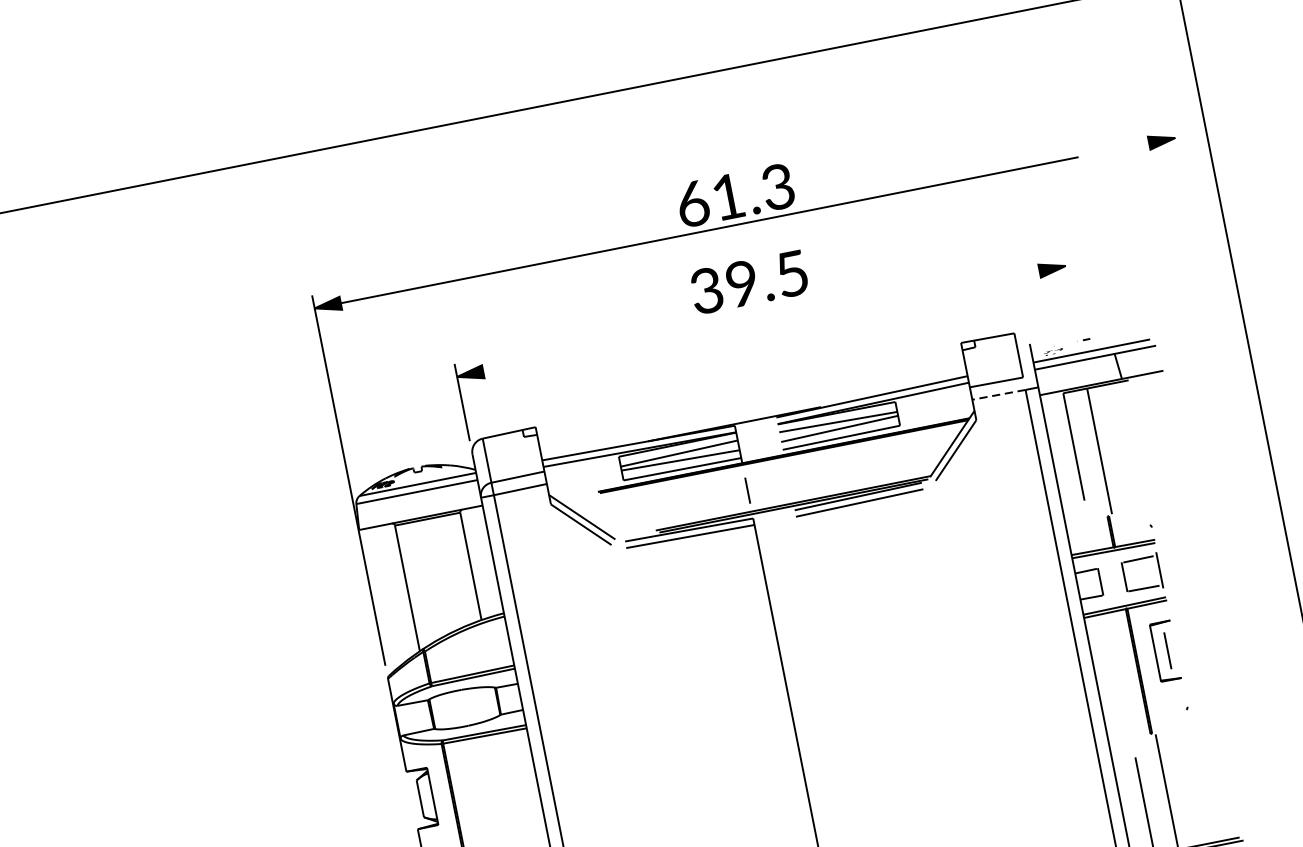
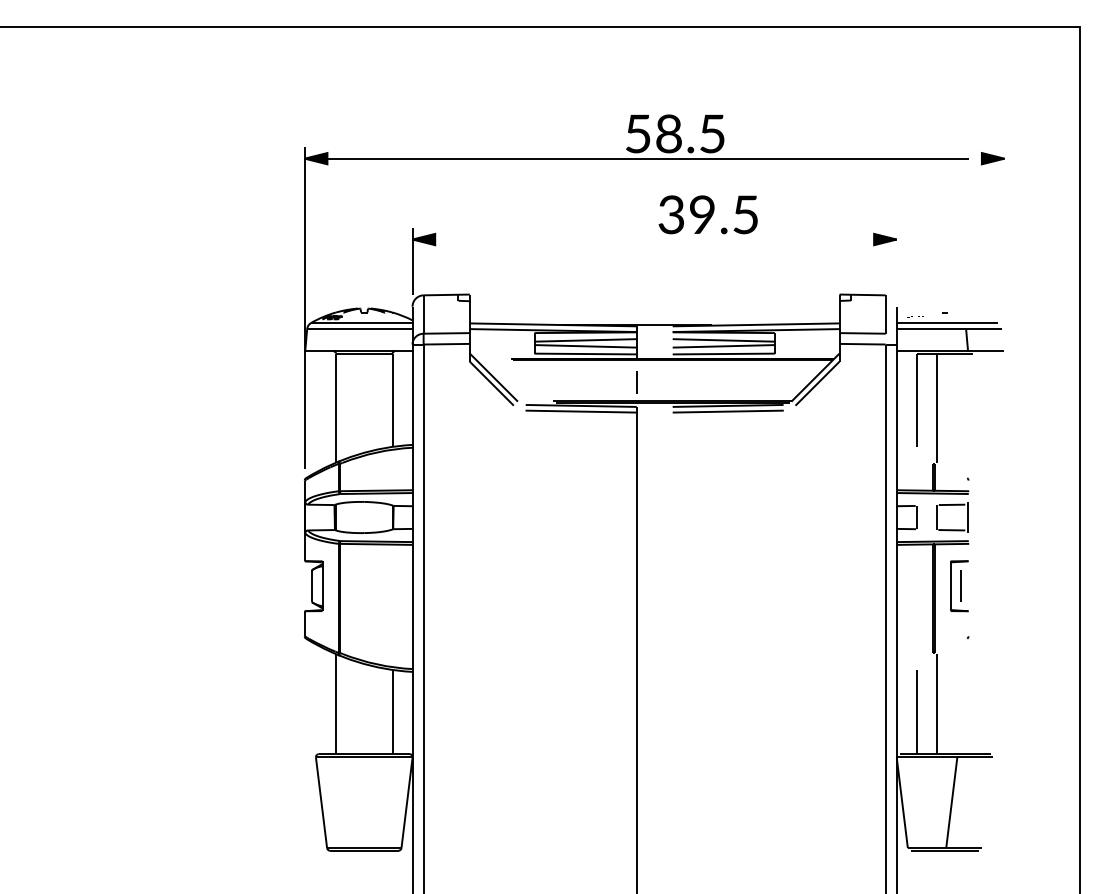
part: (1161, 140) -> (992, 158), moved
text: (734, 195) -> (674, 133), 61.3 -> 58.5
part: (1051, 268) -> (884, 239), moved
text: (748, 282) -> (707, 214), moved
line: (998, 395) -> (862, 344), dashed -> solid

